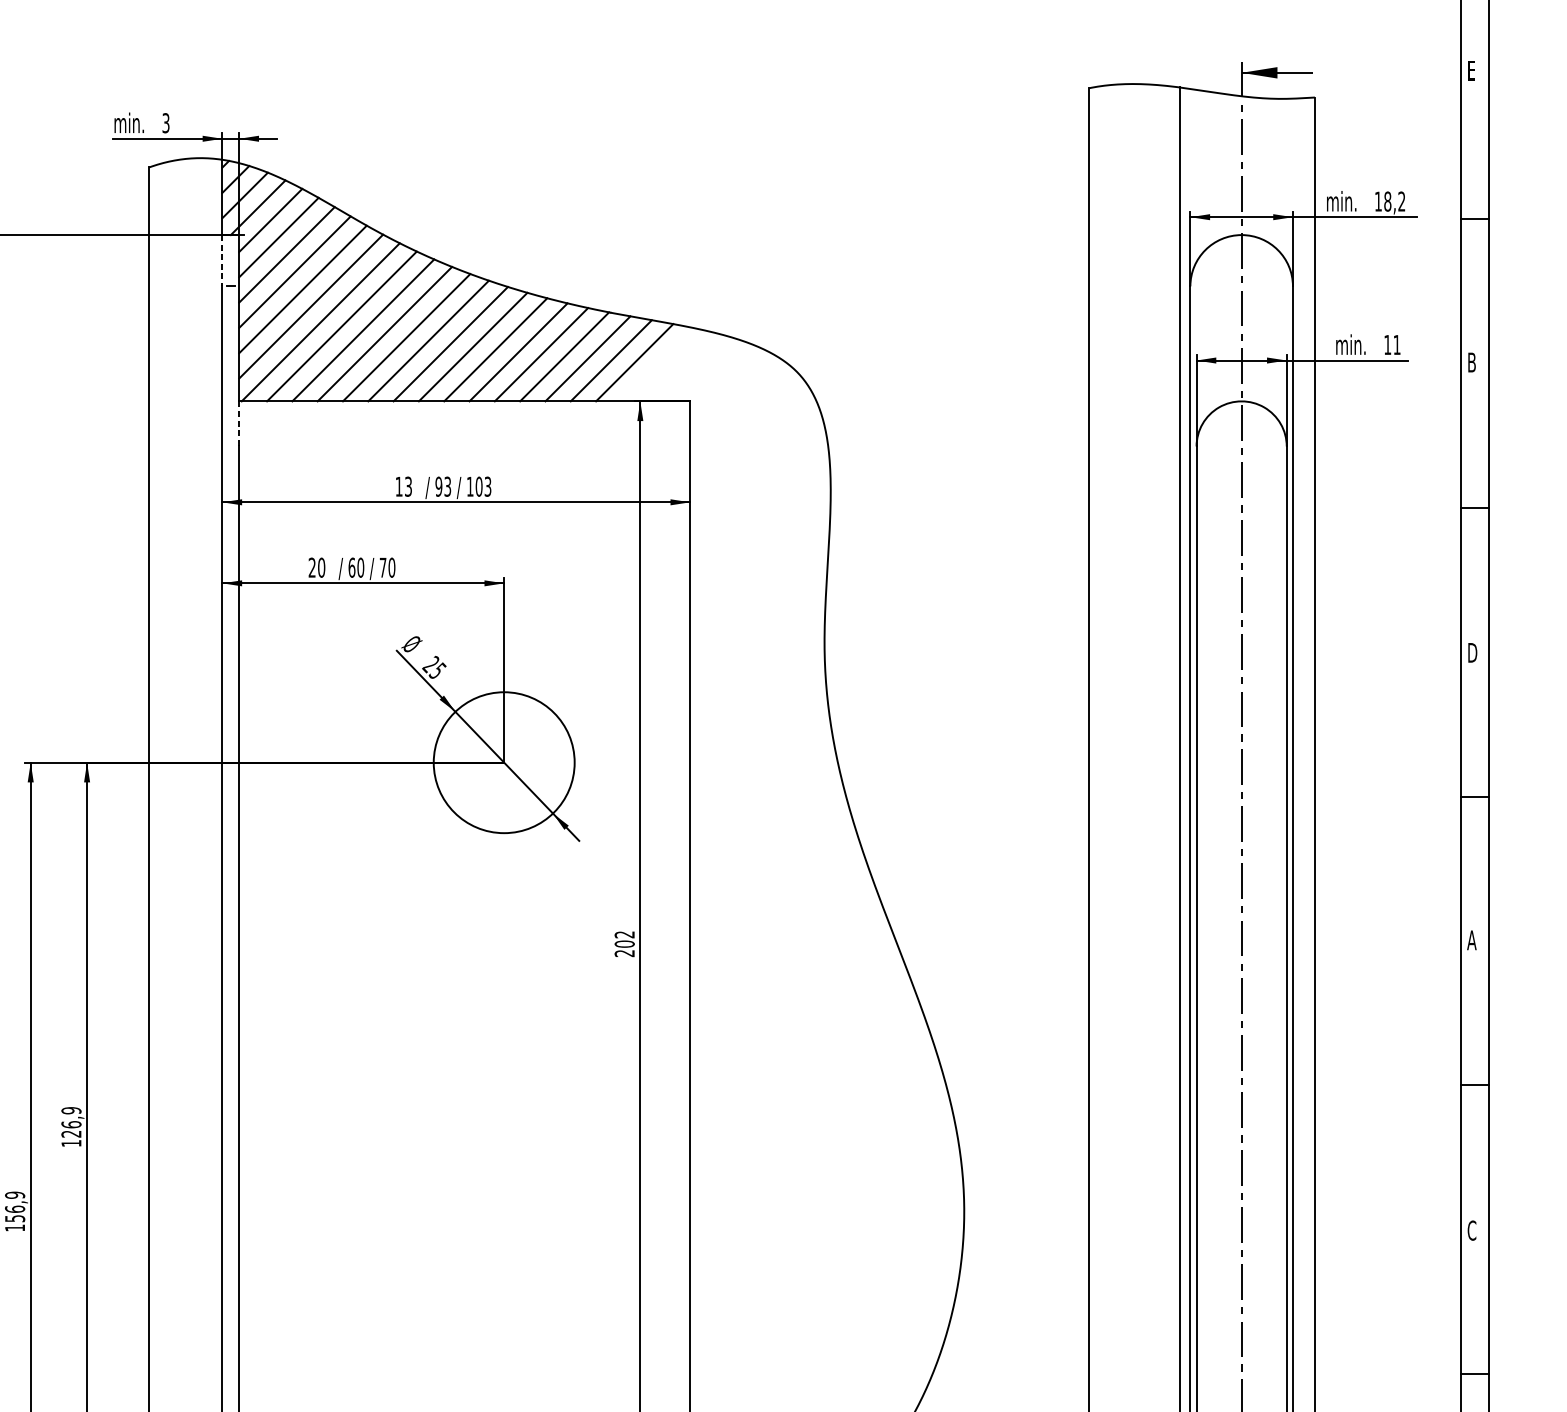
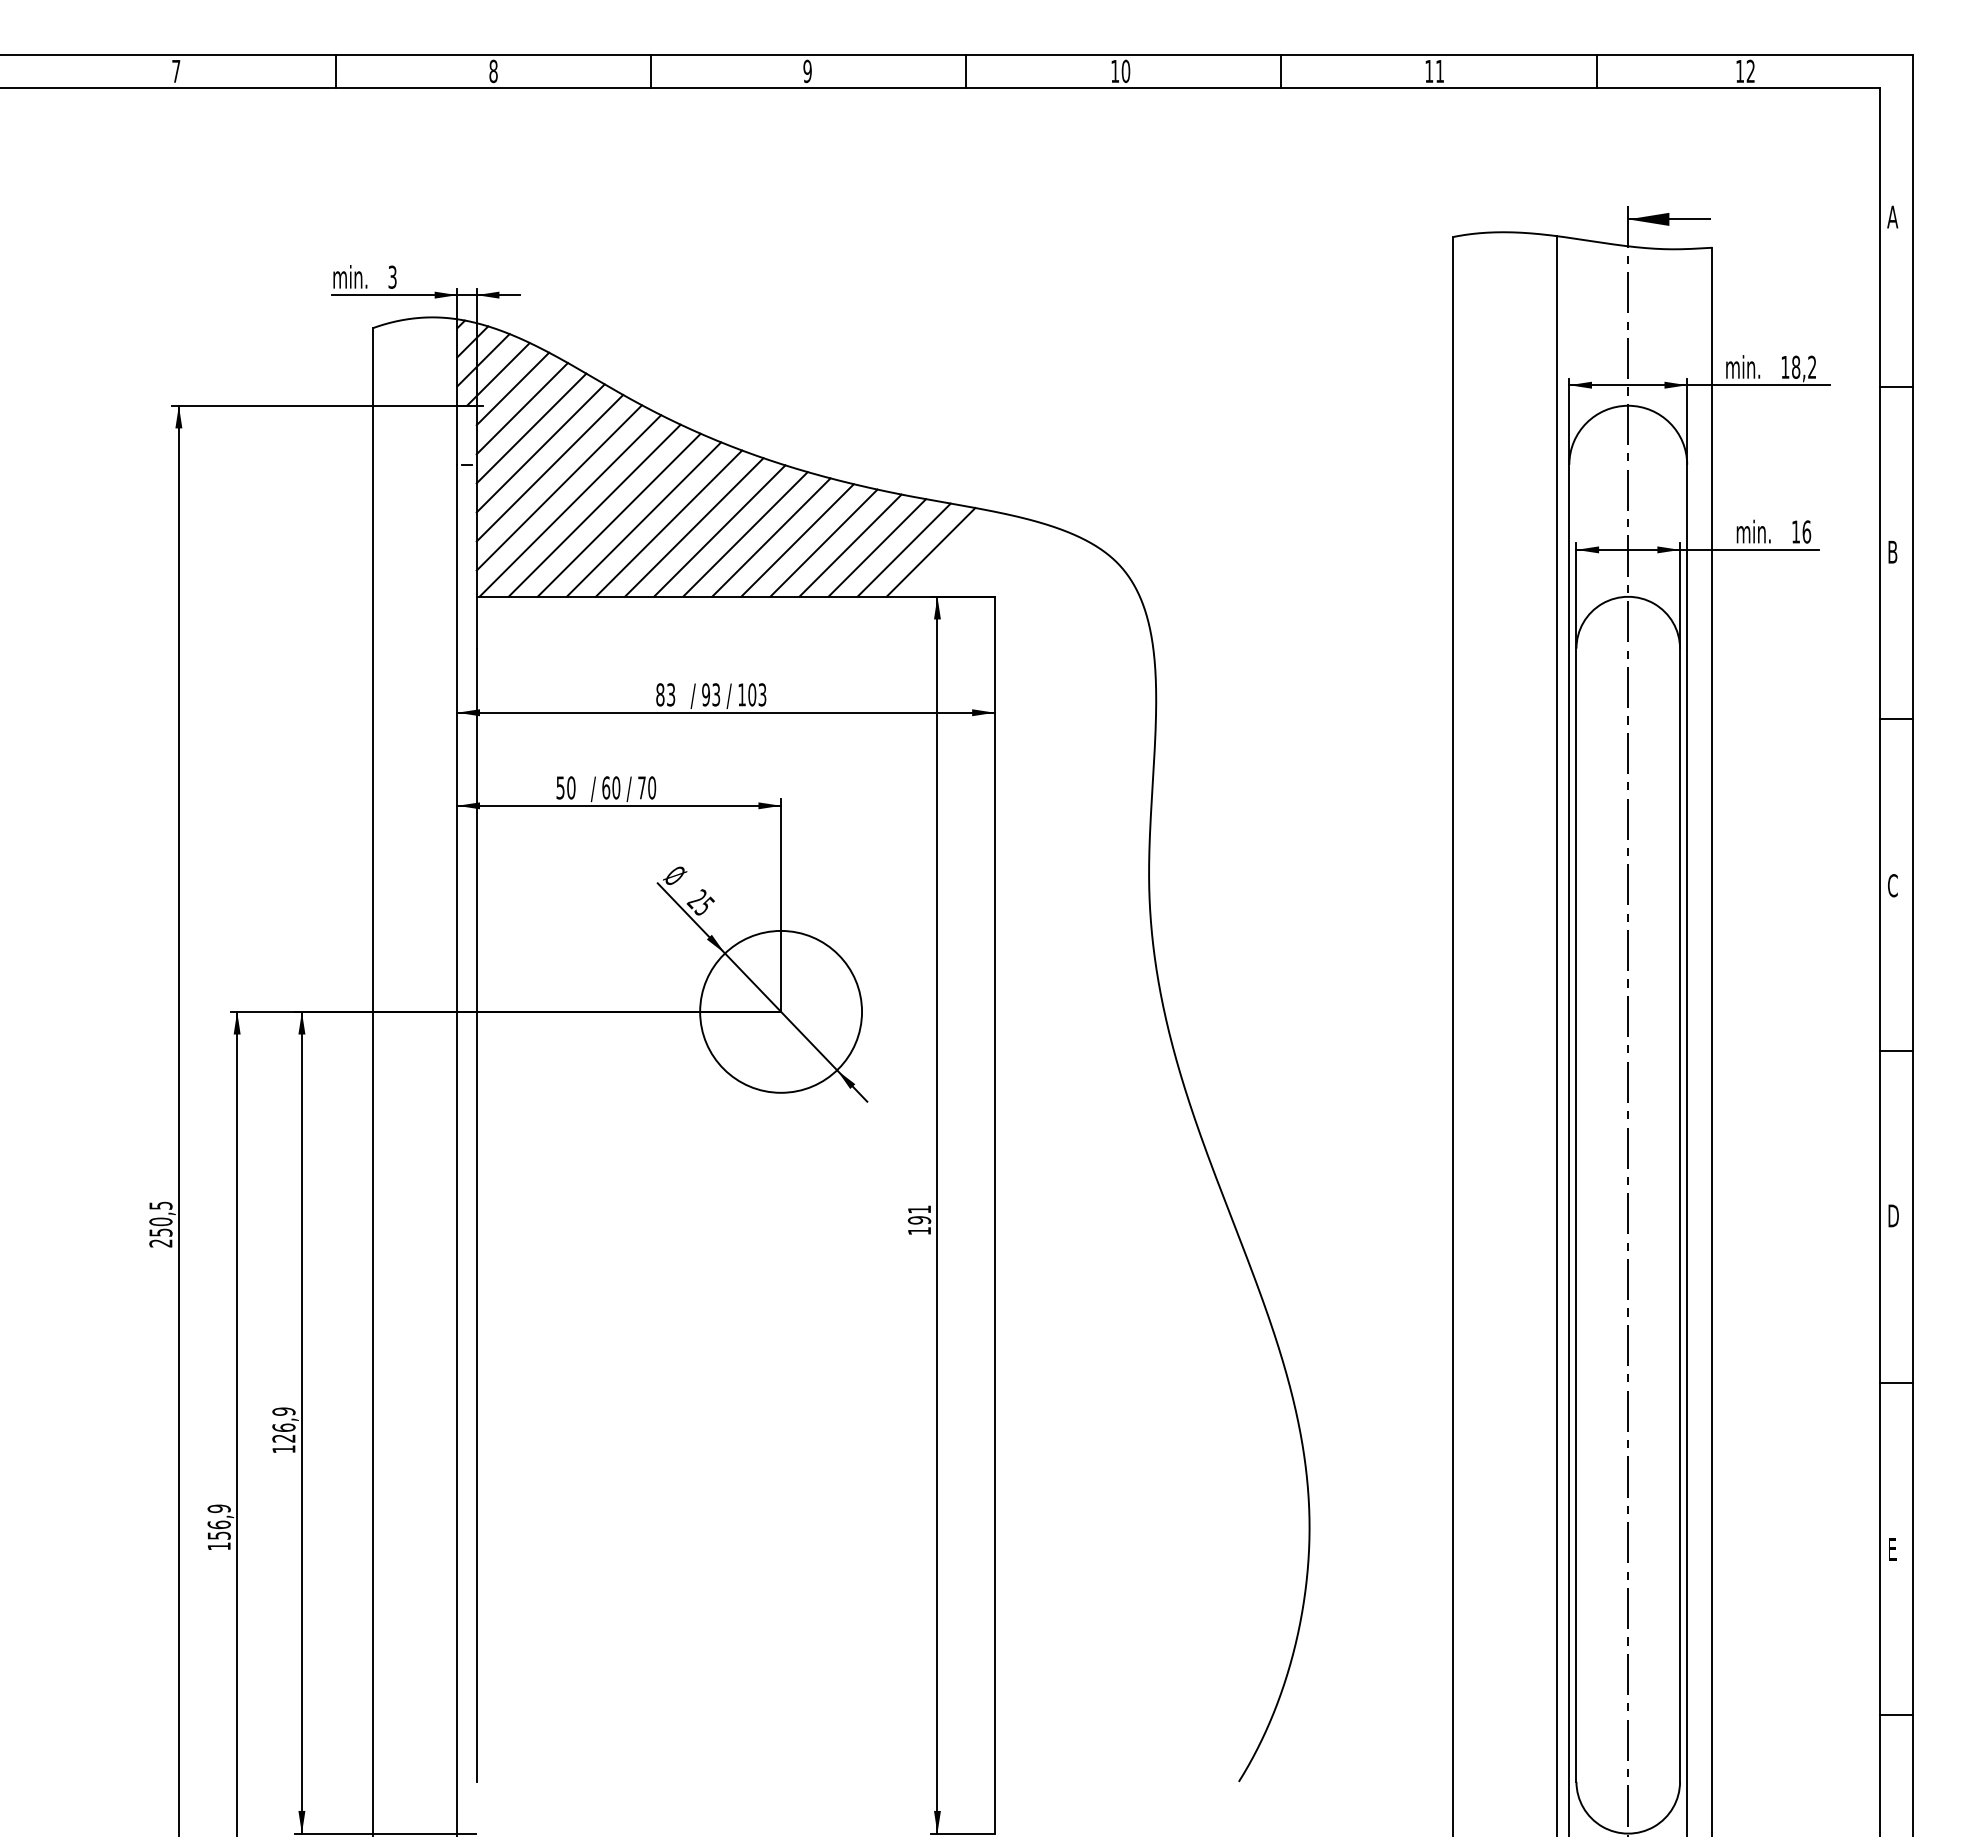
text: (1471, 70) -> (1892, 216), E -> A
line: (222, 260) -> (457, 435), dashed -> solid
text: (1396, 344) -> (1806, 531), 11 -> 16
line: (239, 423) -> (476, 622), dashed -> solid
text: (399, 486) -> (660, 694), 13 -> 83
text: (312, 567) -> (560, 787), 20 -> 50
text: (1472, 652) -> (1893, 885), D -> C
text: (1471, 939) -> (1892, 1215), A -> D
text: (624, 944) -> (919, 1220), 202 -> 191
text: (1471, 1230) -> (1892, 1549), C -> E

